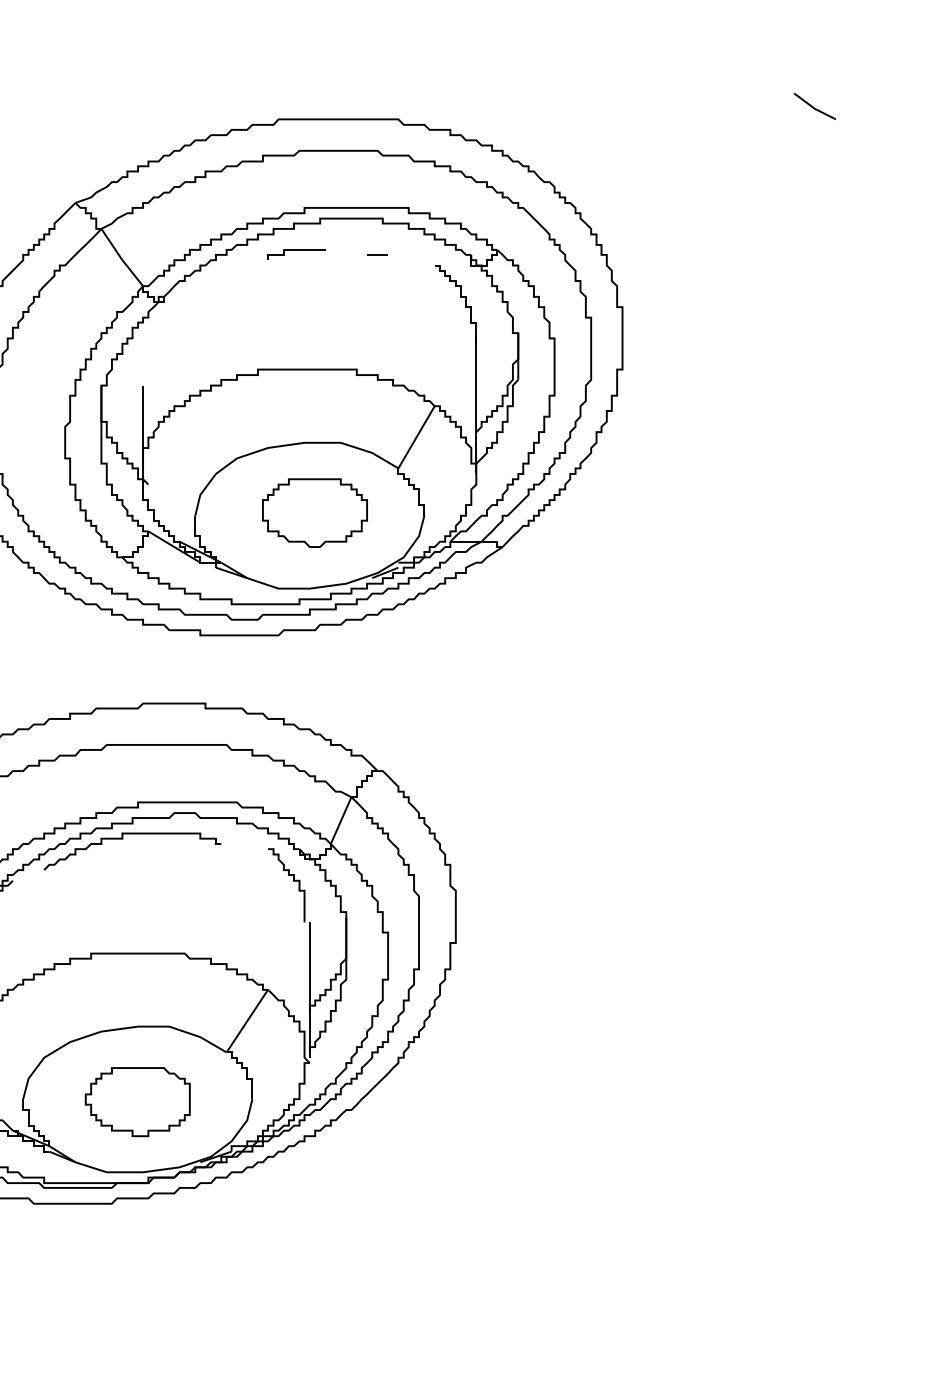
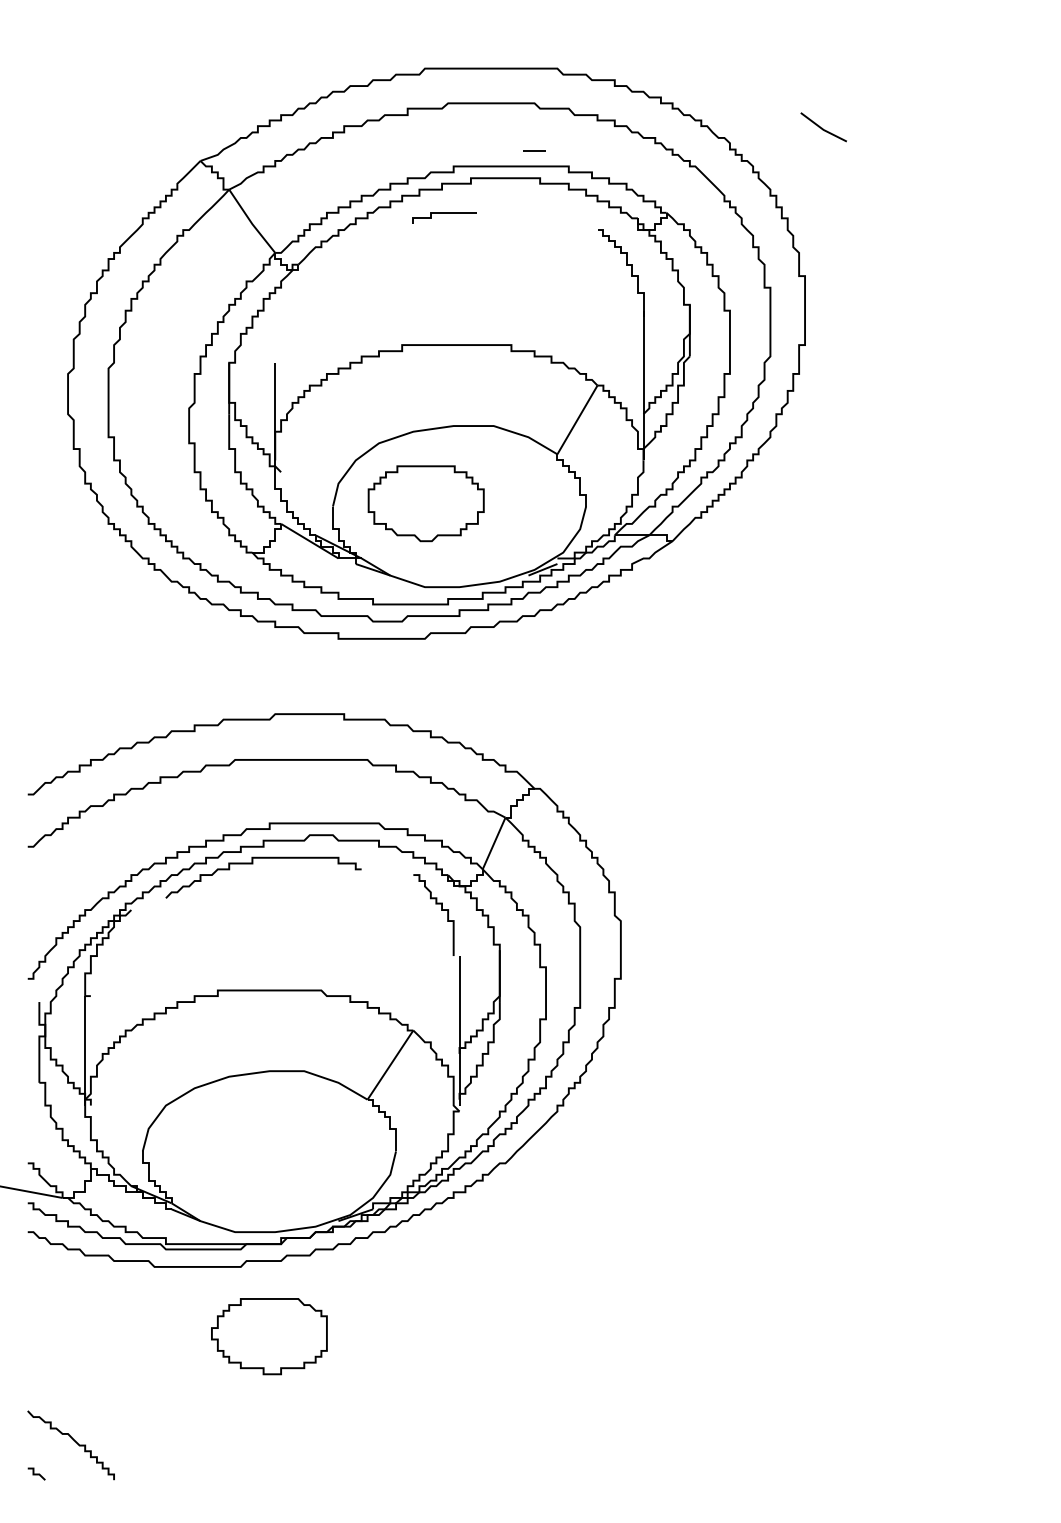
line: (813, 106) -> (822, 127), moved
line: (377, 254) -> (534, 150), moved
part: (314, 512) -> (425, 503), moved
part: (137, 1102) -> (269, 1336), moved

